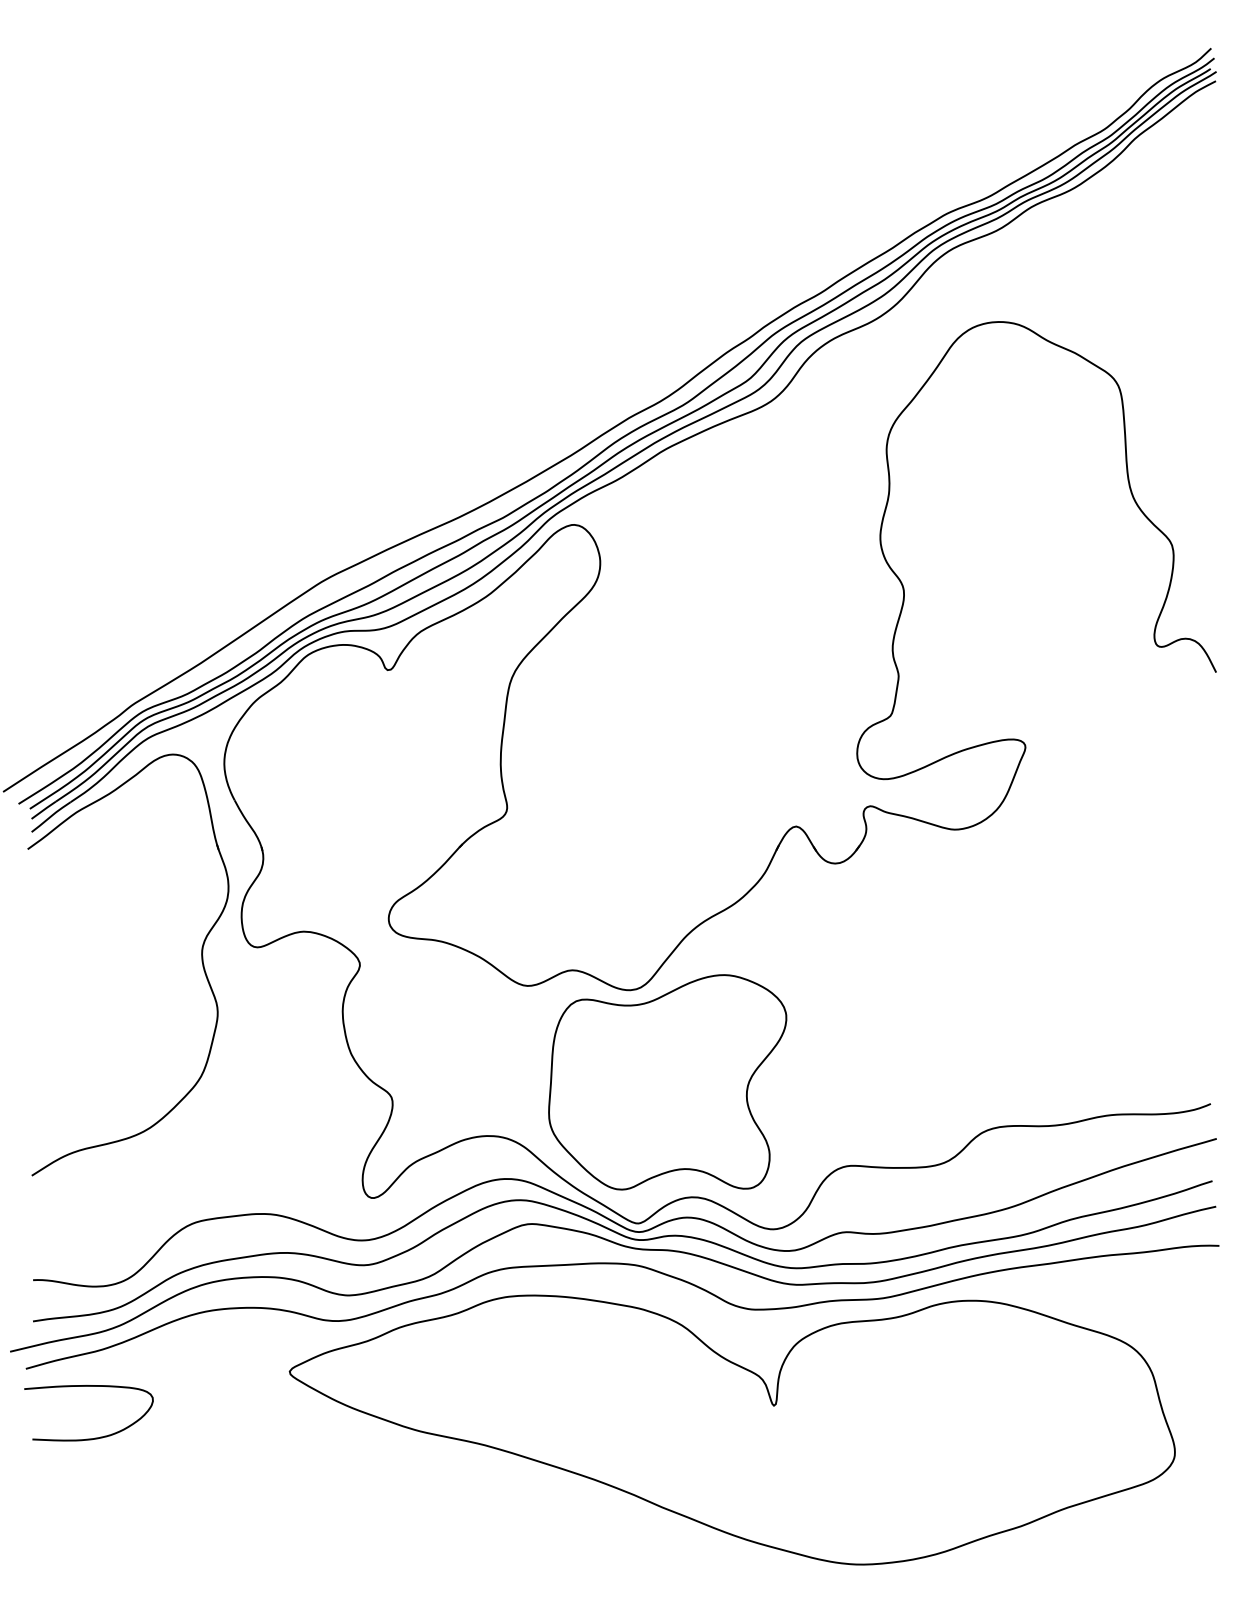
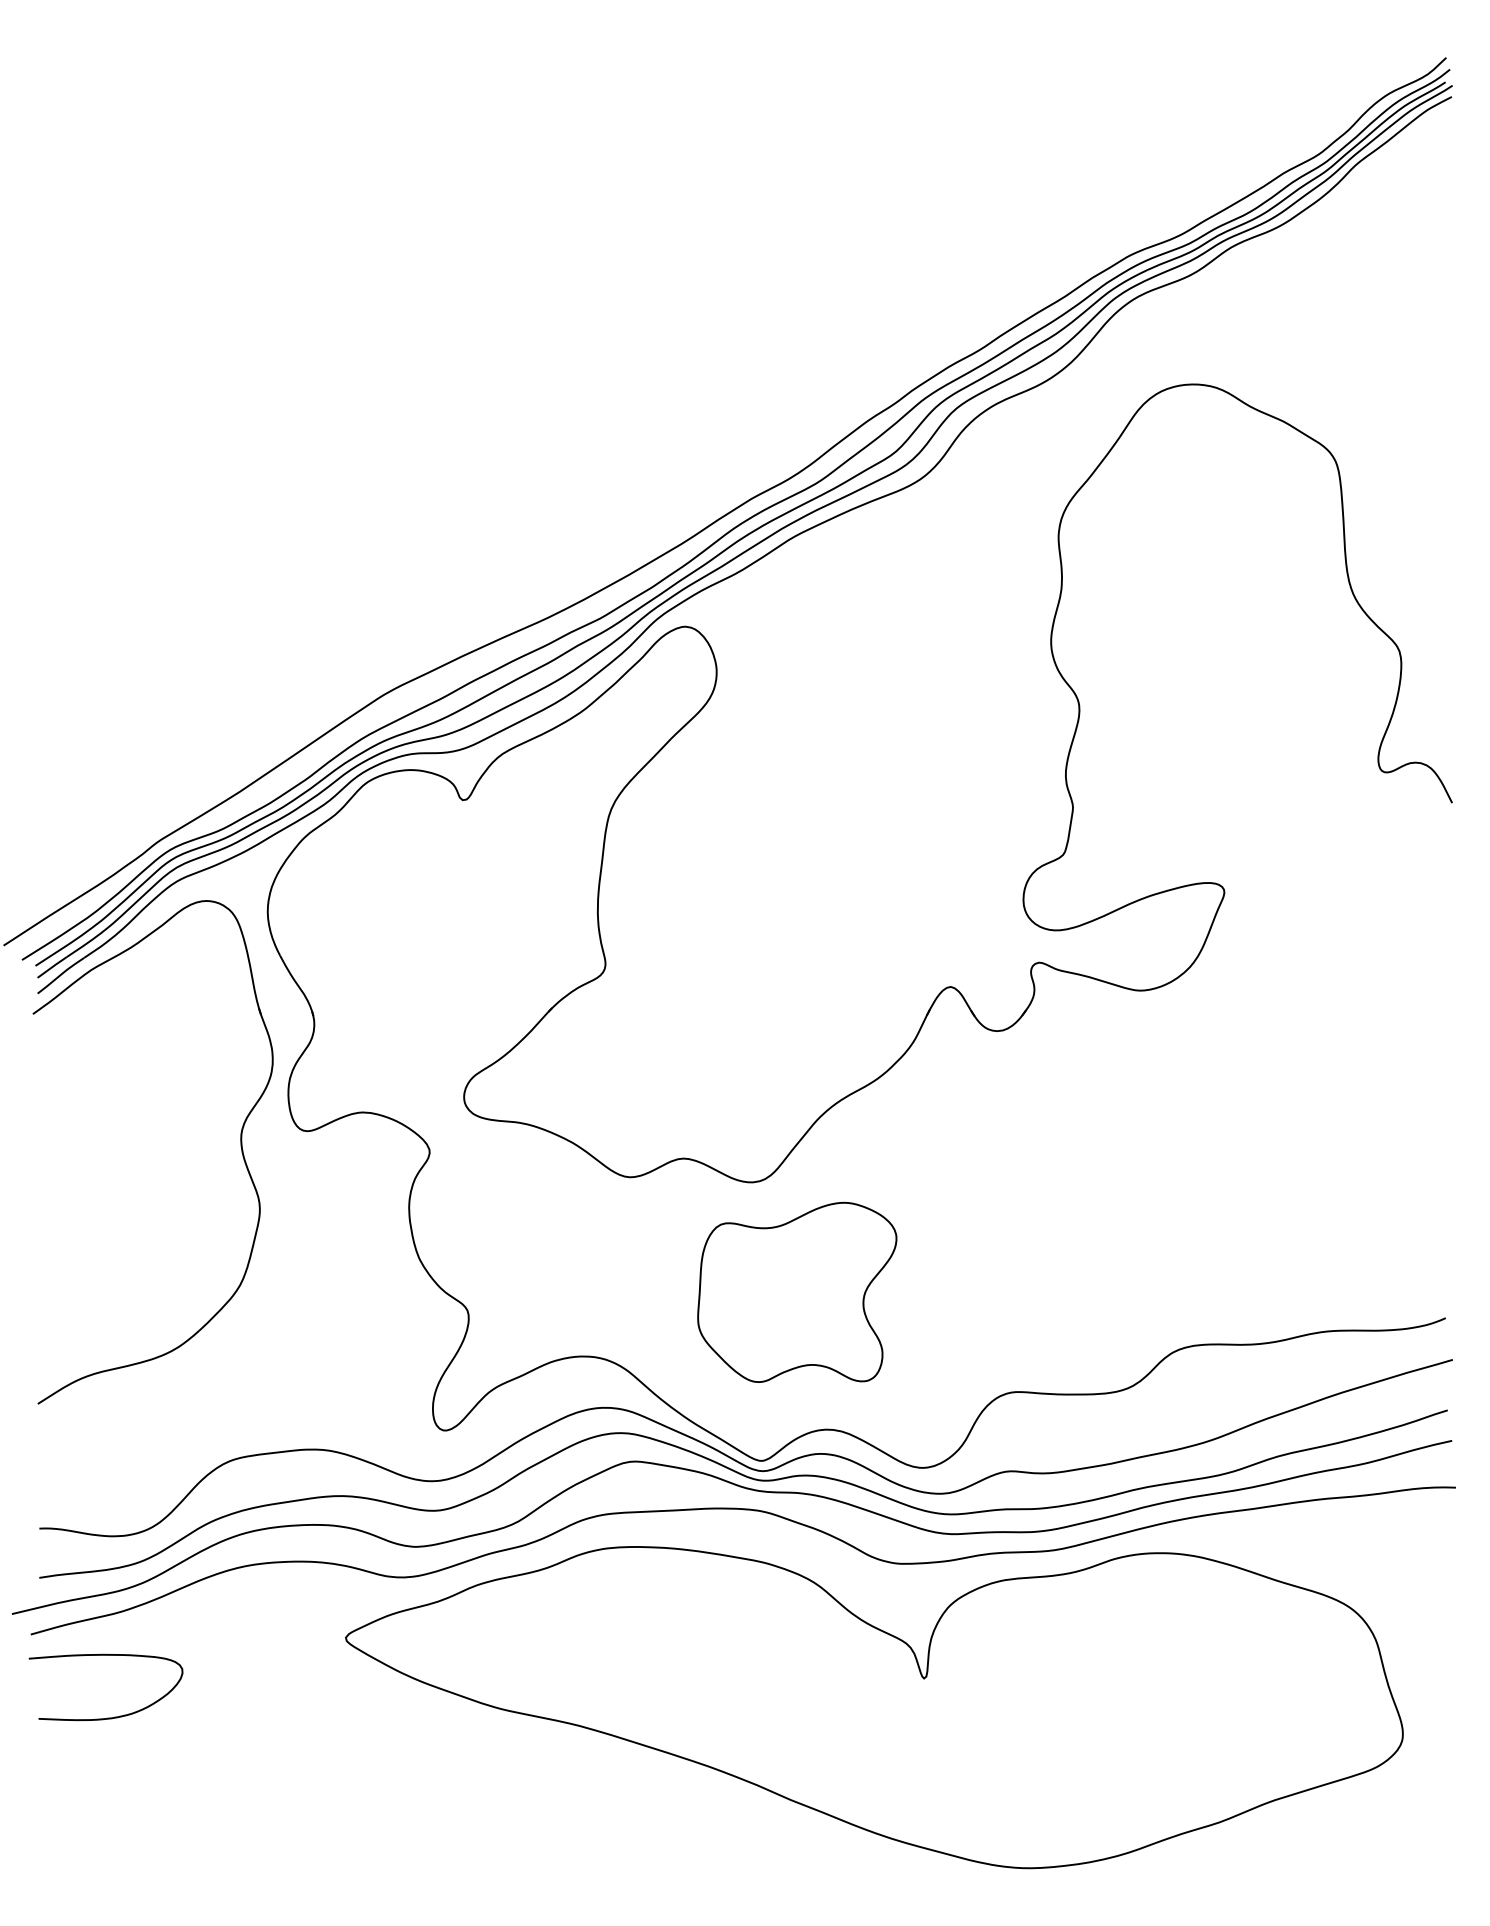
part: (667, 1082) -> (796, 1292), size x0.7

